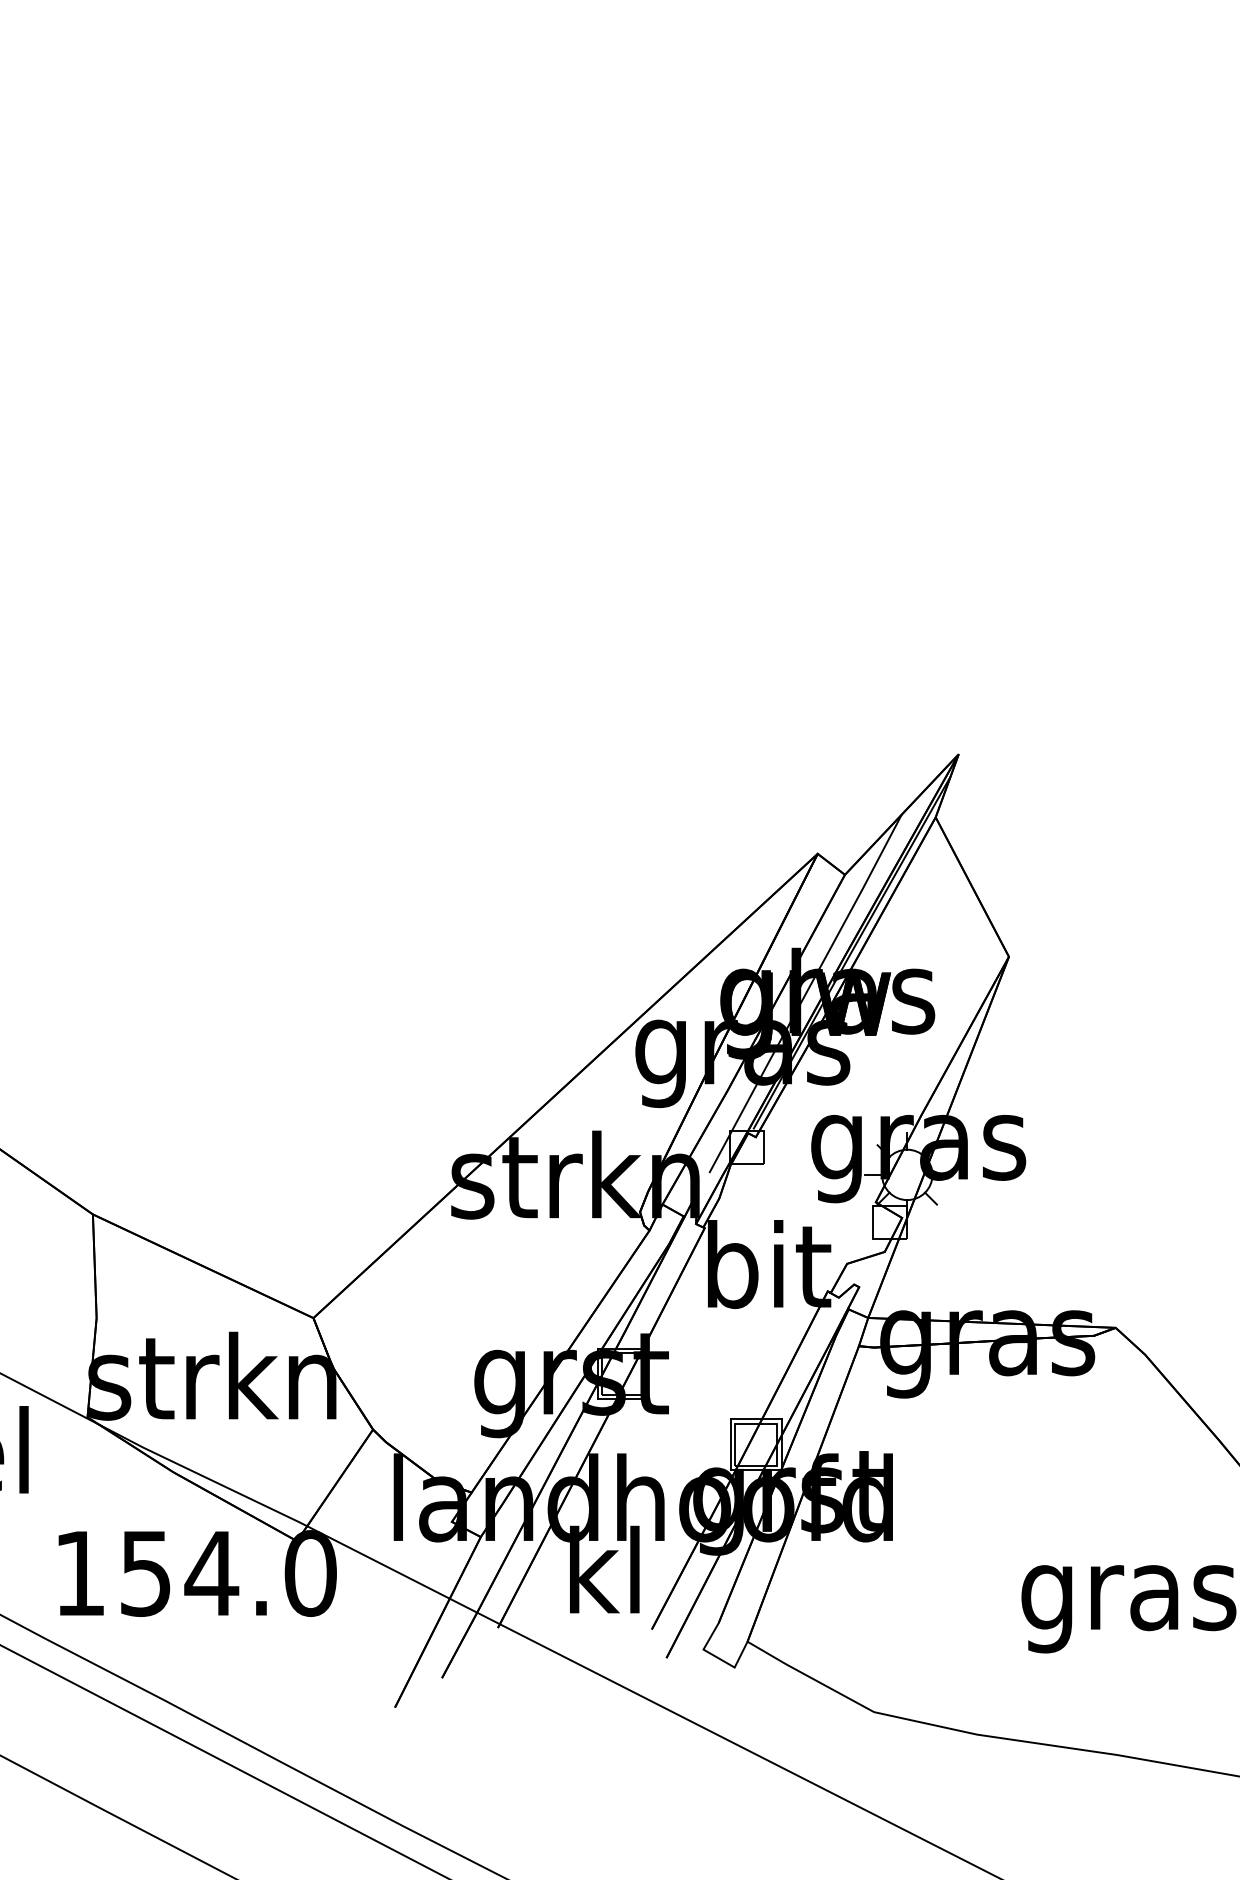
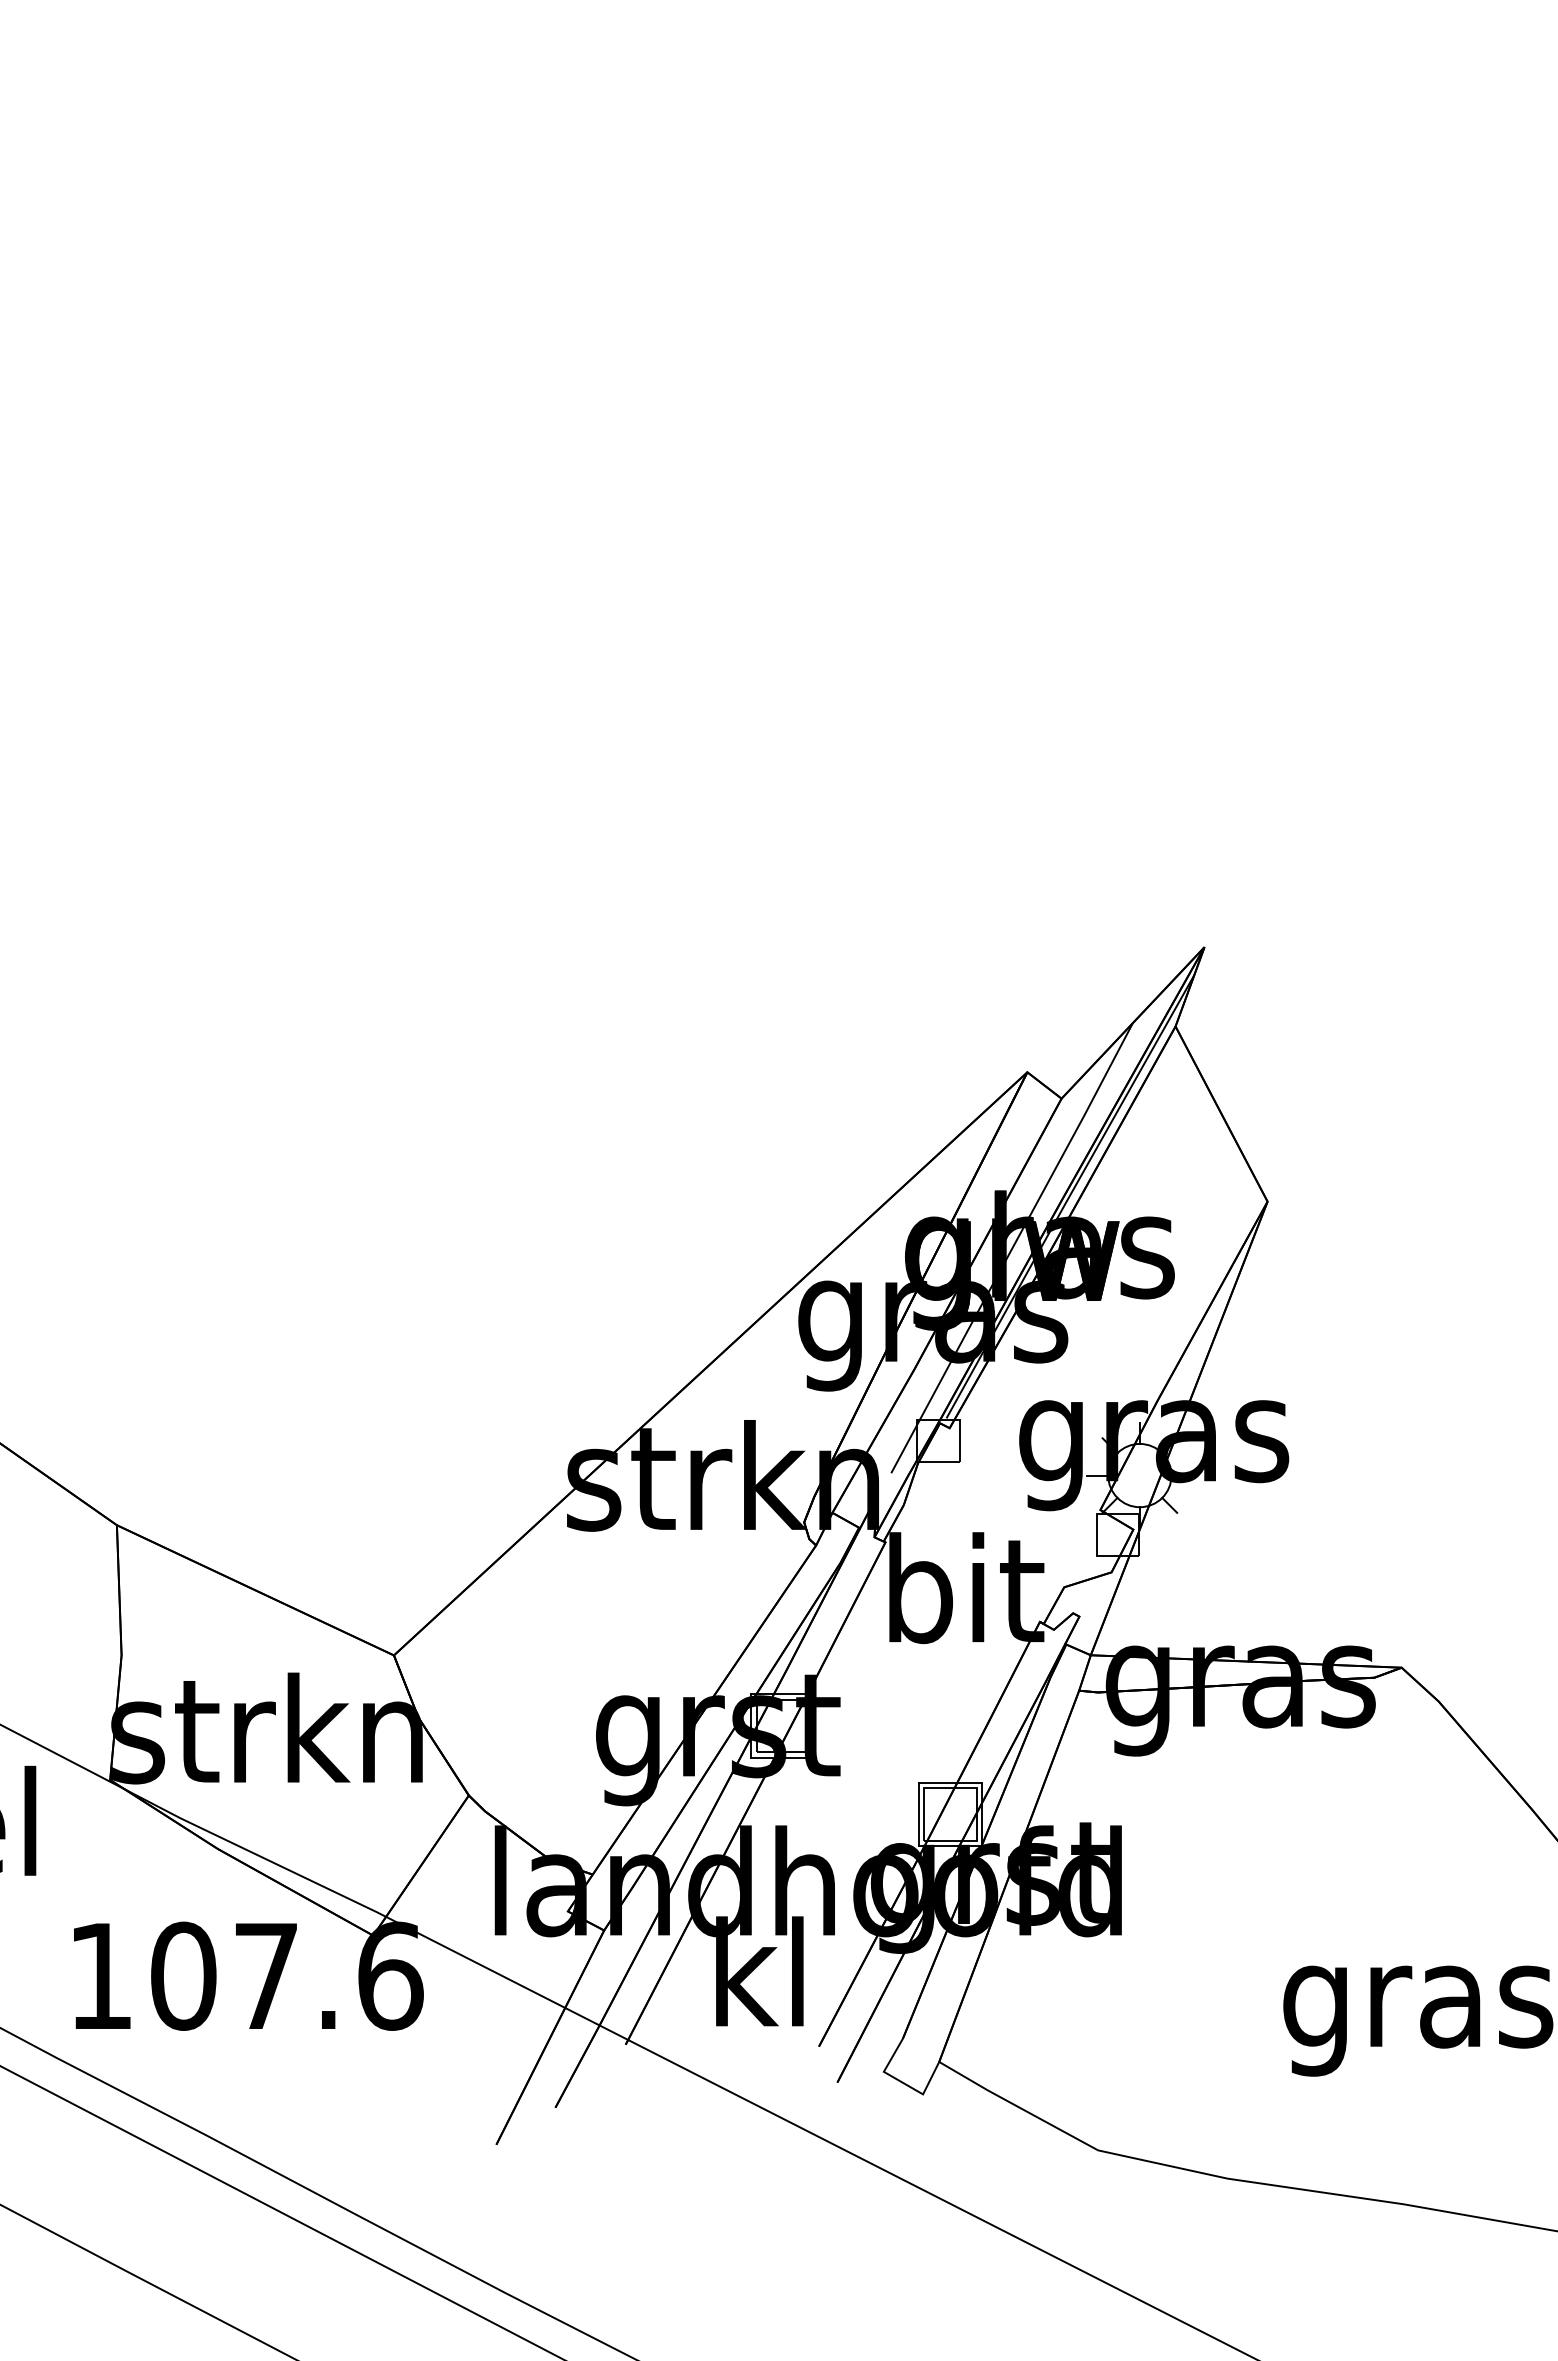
text: (228, 1572) -> (287, 1975), 154.0 -> 107.6

